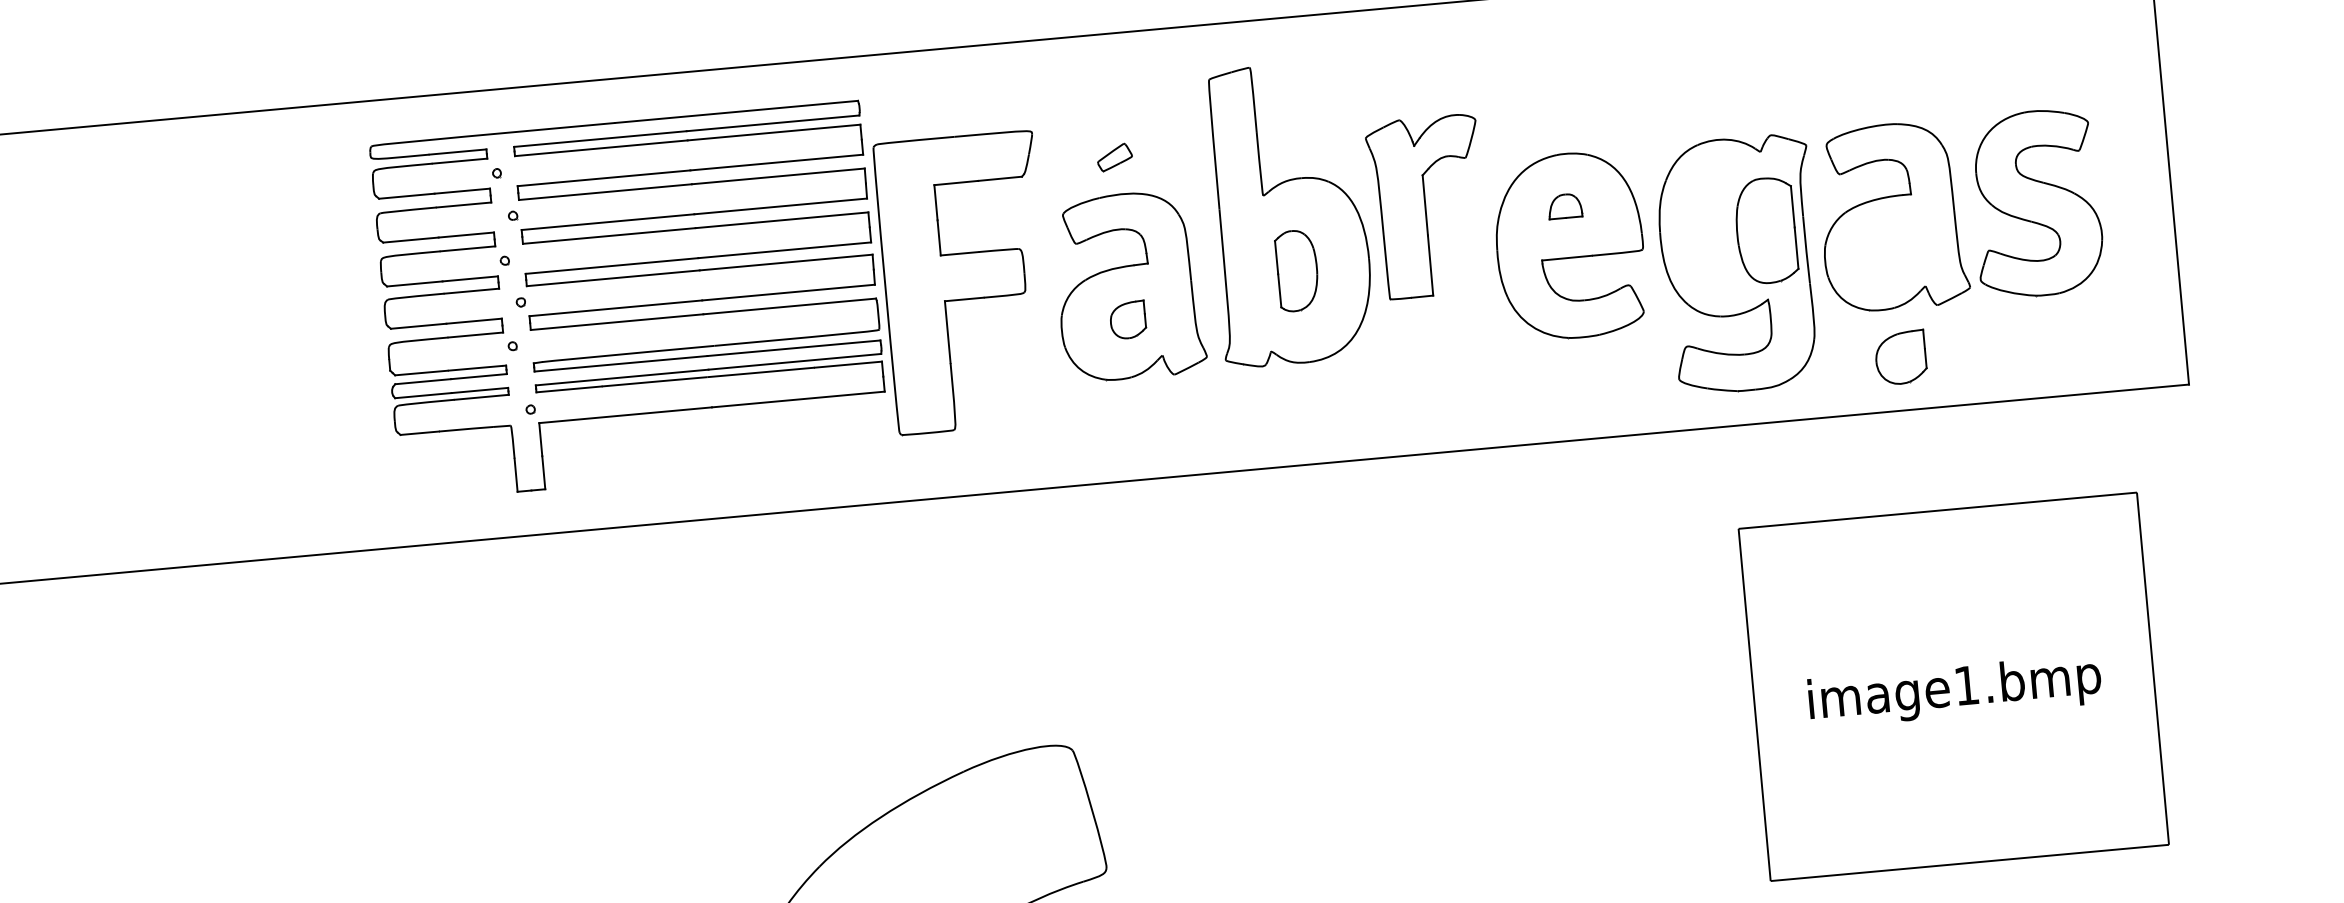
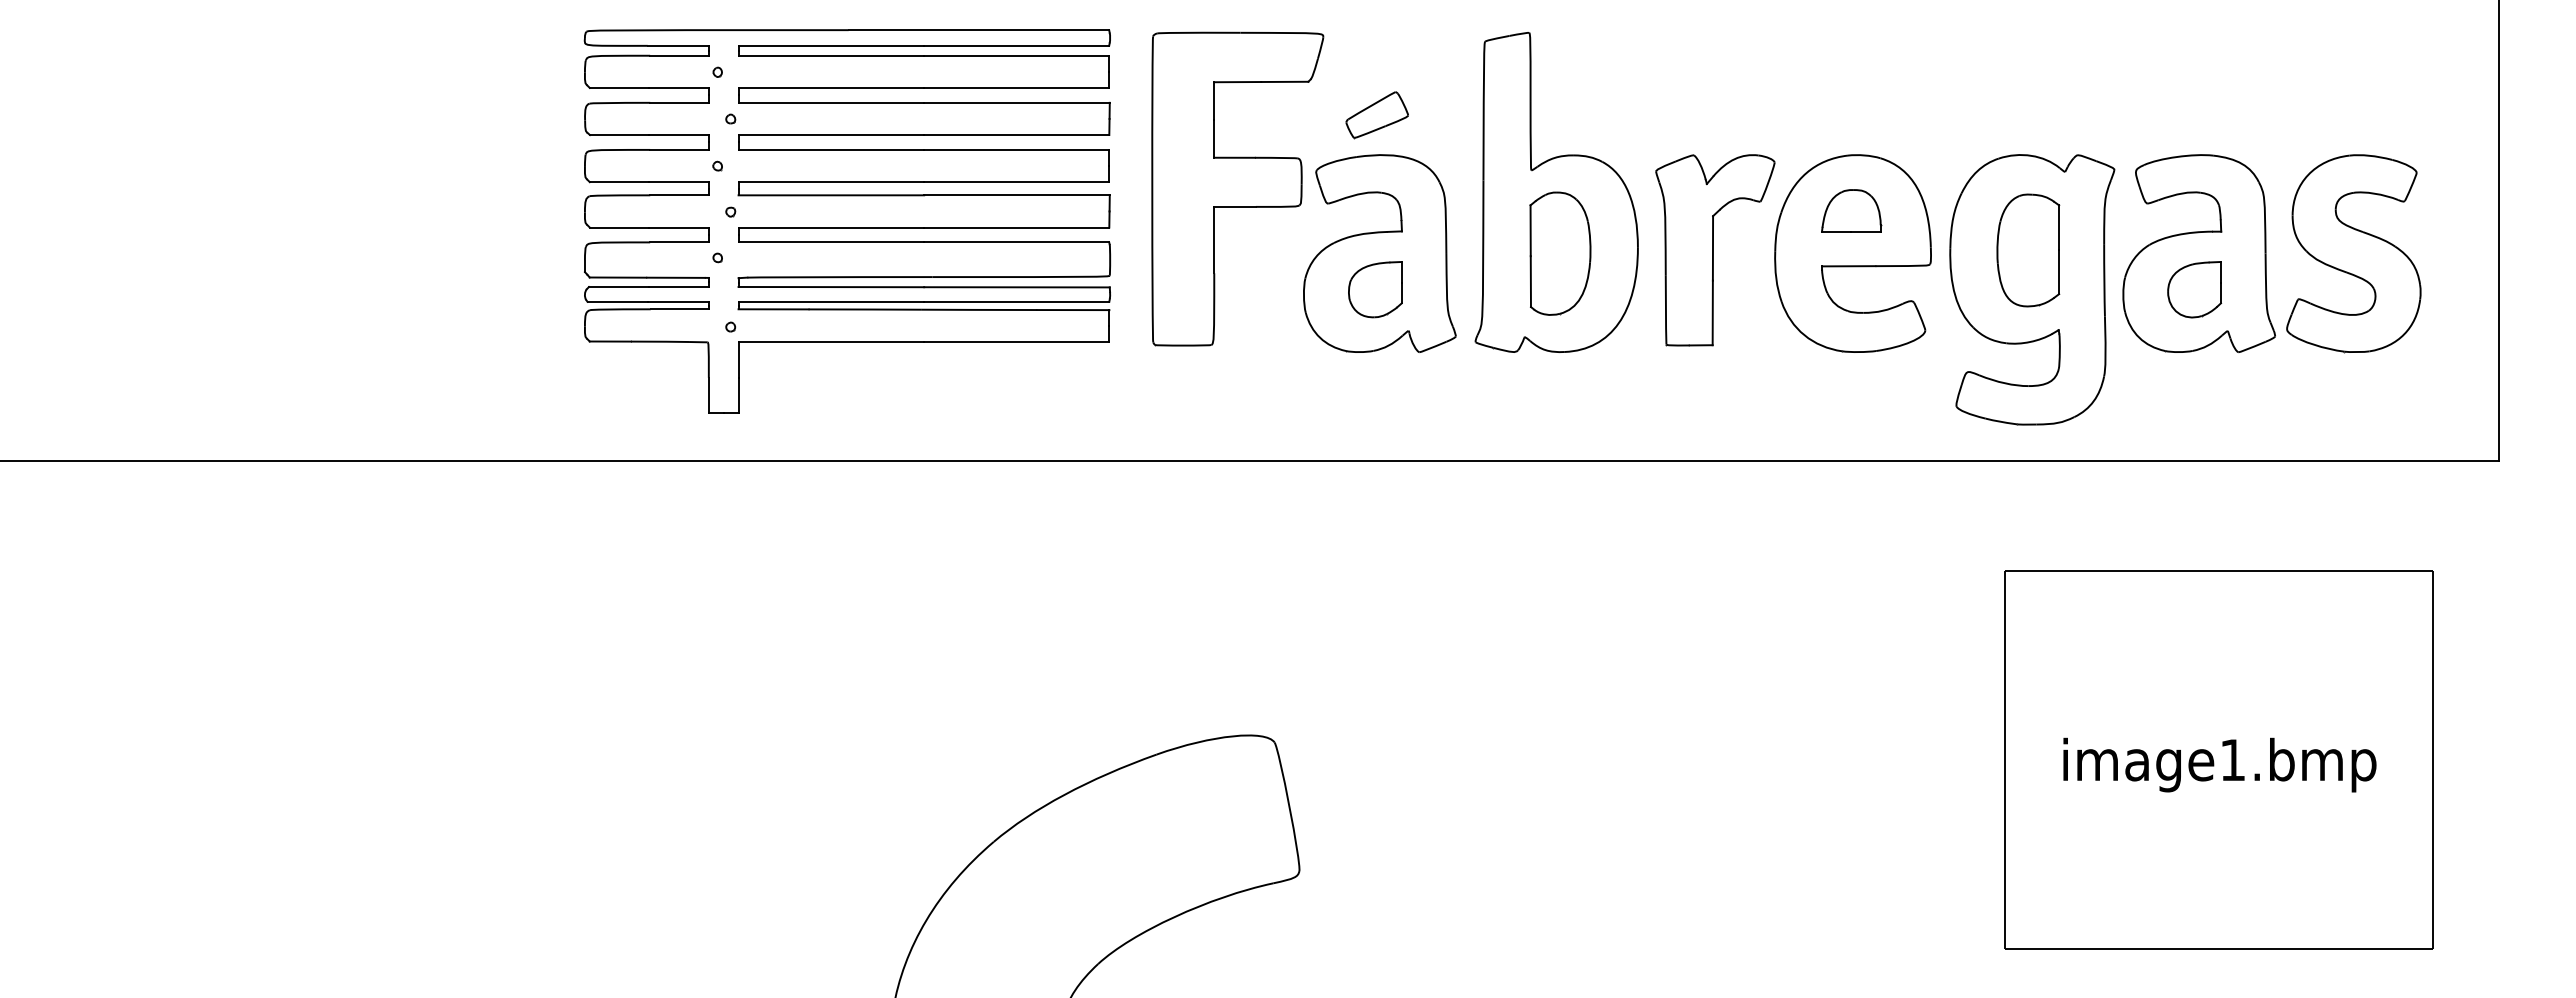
part: (1114, 157) -> (1376, 115), size x1.67
part: (1564, 205) -> (1851, 210), size x1.67
part: (1427, 207) -> (1715, 250), moved
part: (1766, 230) -> (2028, 250), moved
part: (1297, 270) -> (1560, 253), size x1.43
part: (965, 282) -> (1237, 188), moved
part: (1128, 319) -> (1375, 289), size x1.43
part: (1900, 357) -> (2194, 289), moved

